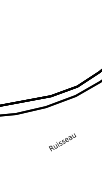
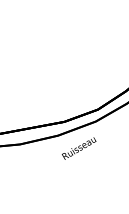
text: (62, 142) -> (79, 148), moved

